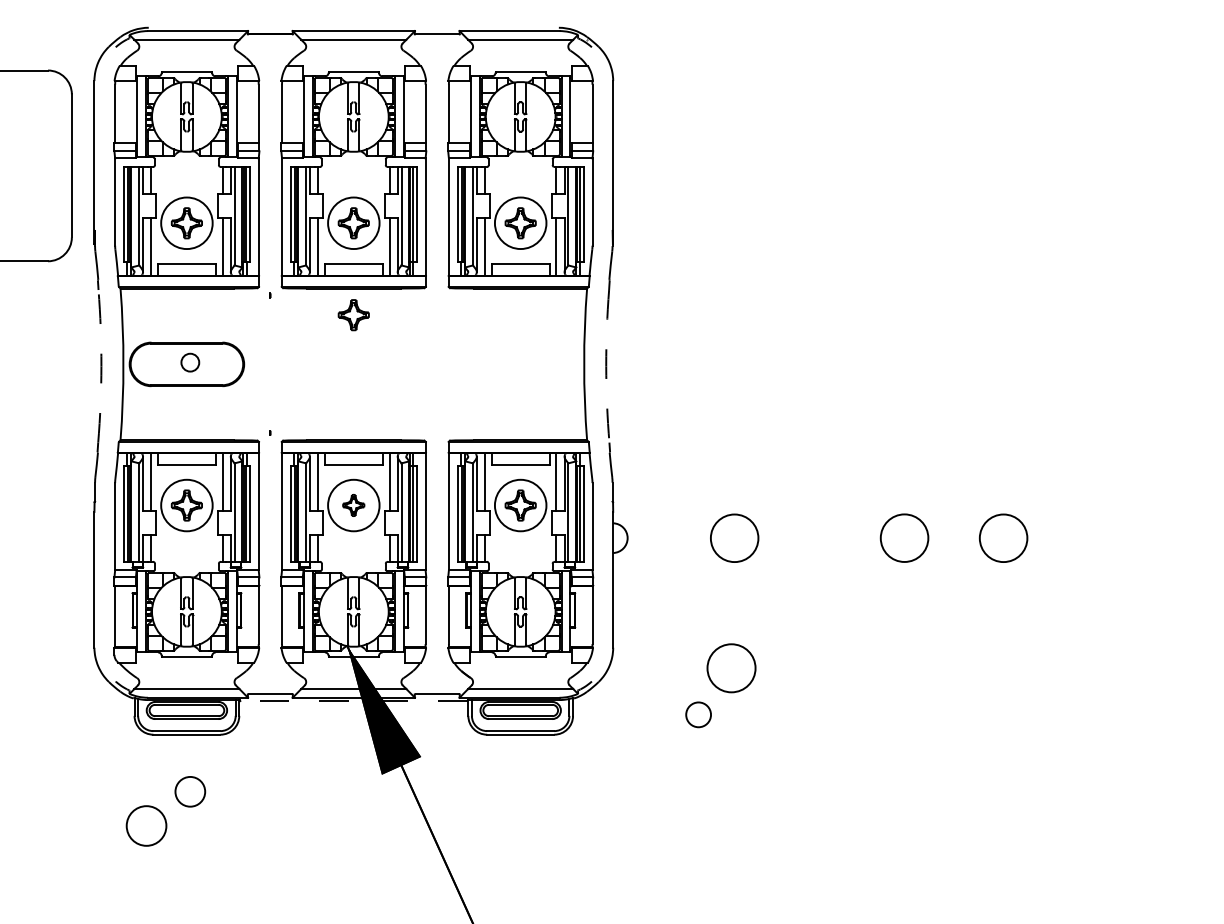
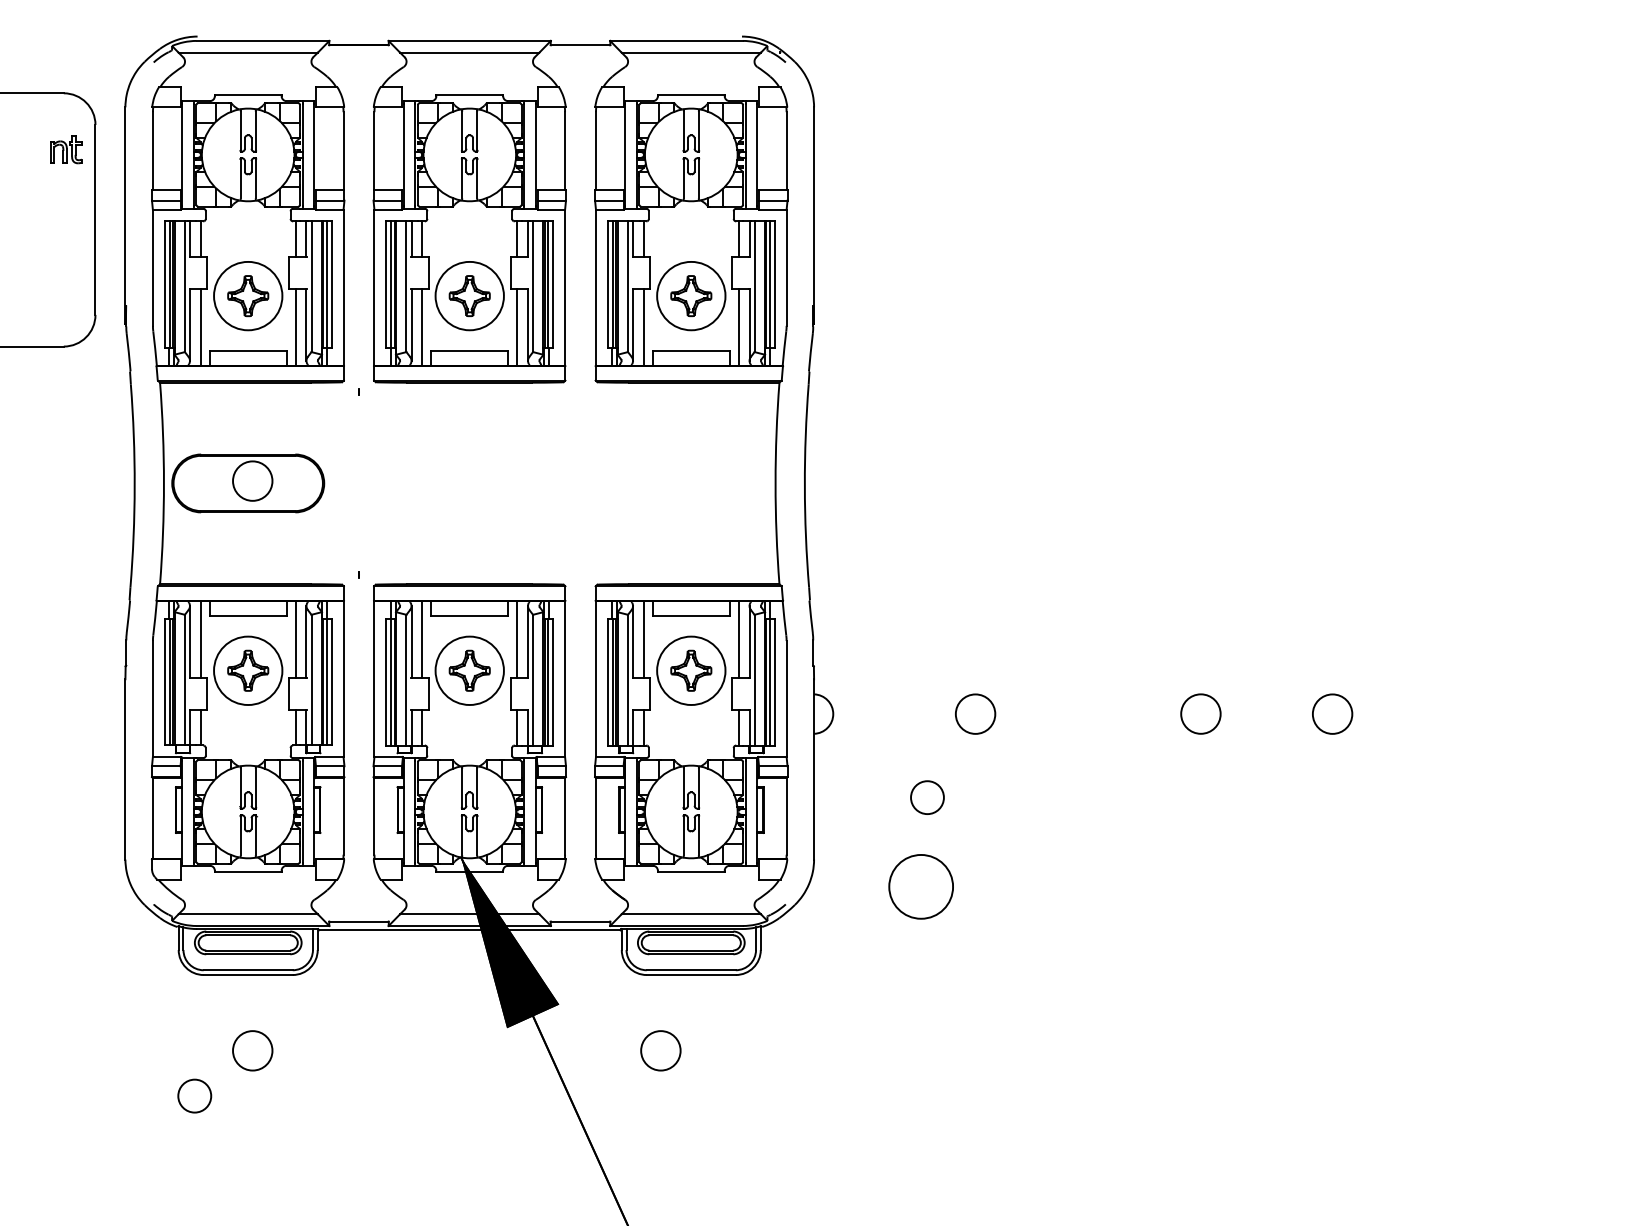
part: (50, 112) -> (66, 149), added
part: (353, 315) -> (469, 418), removed
circle: (190, 362) -> (252, 480), size x1.67
arc: (101, 366) -> (134, 486), dashed -> solid
arc: (605, 366) -> (804, 486), dashed -> solid
part: (353, 505) -> (469, 670), size x1.43
circle: (734, 537) -> (975, 713), size x0.62
circle: (904, 537) -> (1200, 713), size x0.62
circle: (1003, 537) -> (1332, 713), size x0.62
circle: (731, 668) -> (920, 886), moved
line: (353, 701) -> (469, 930), dashed -> solid
circle: (698, 714) -> (927, 797), moved
circle: (497, 791) -> (660, 1050), added
circle: (146, 825) -> (194, 1095), size x0.62

